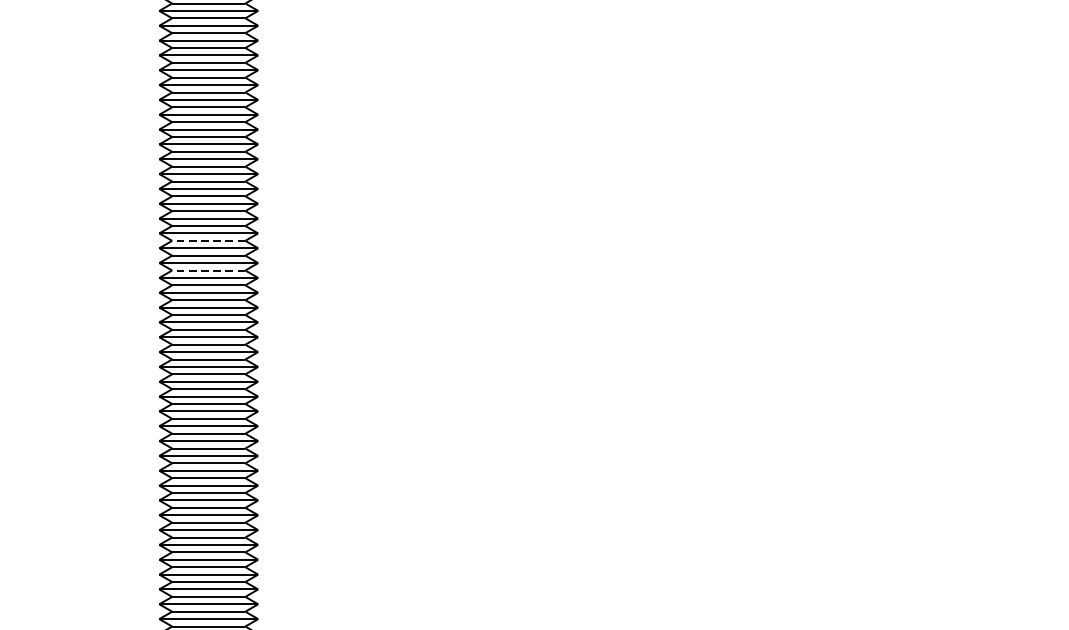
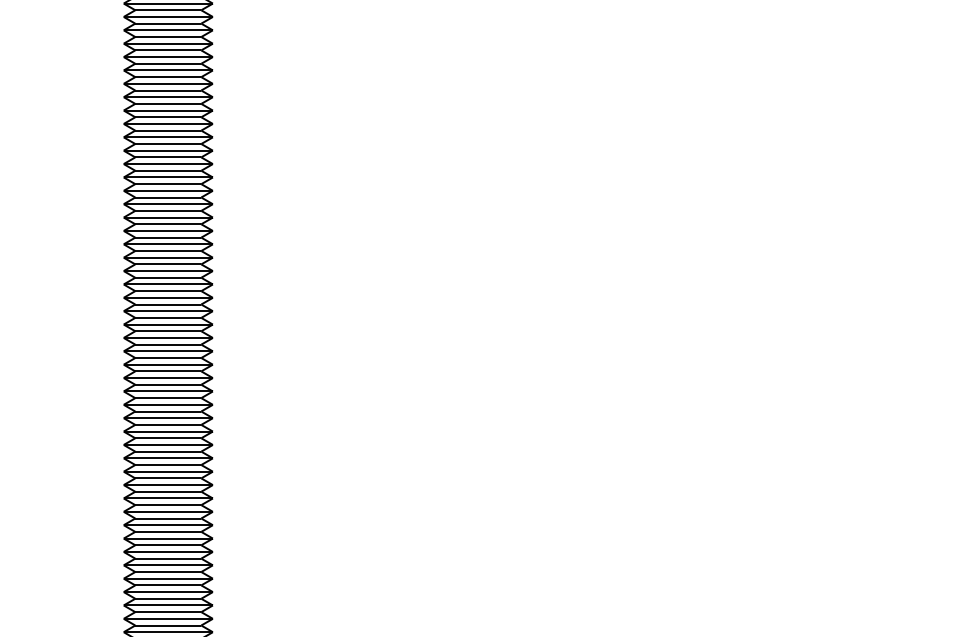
line: (208, 241) -> (168, 224), dashed -> solid
line: (208, 271) -> (168, 251), dashed -> solid

